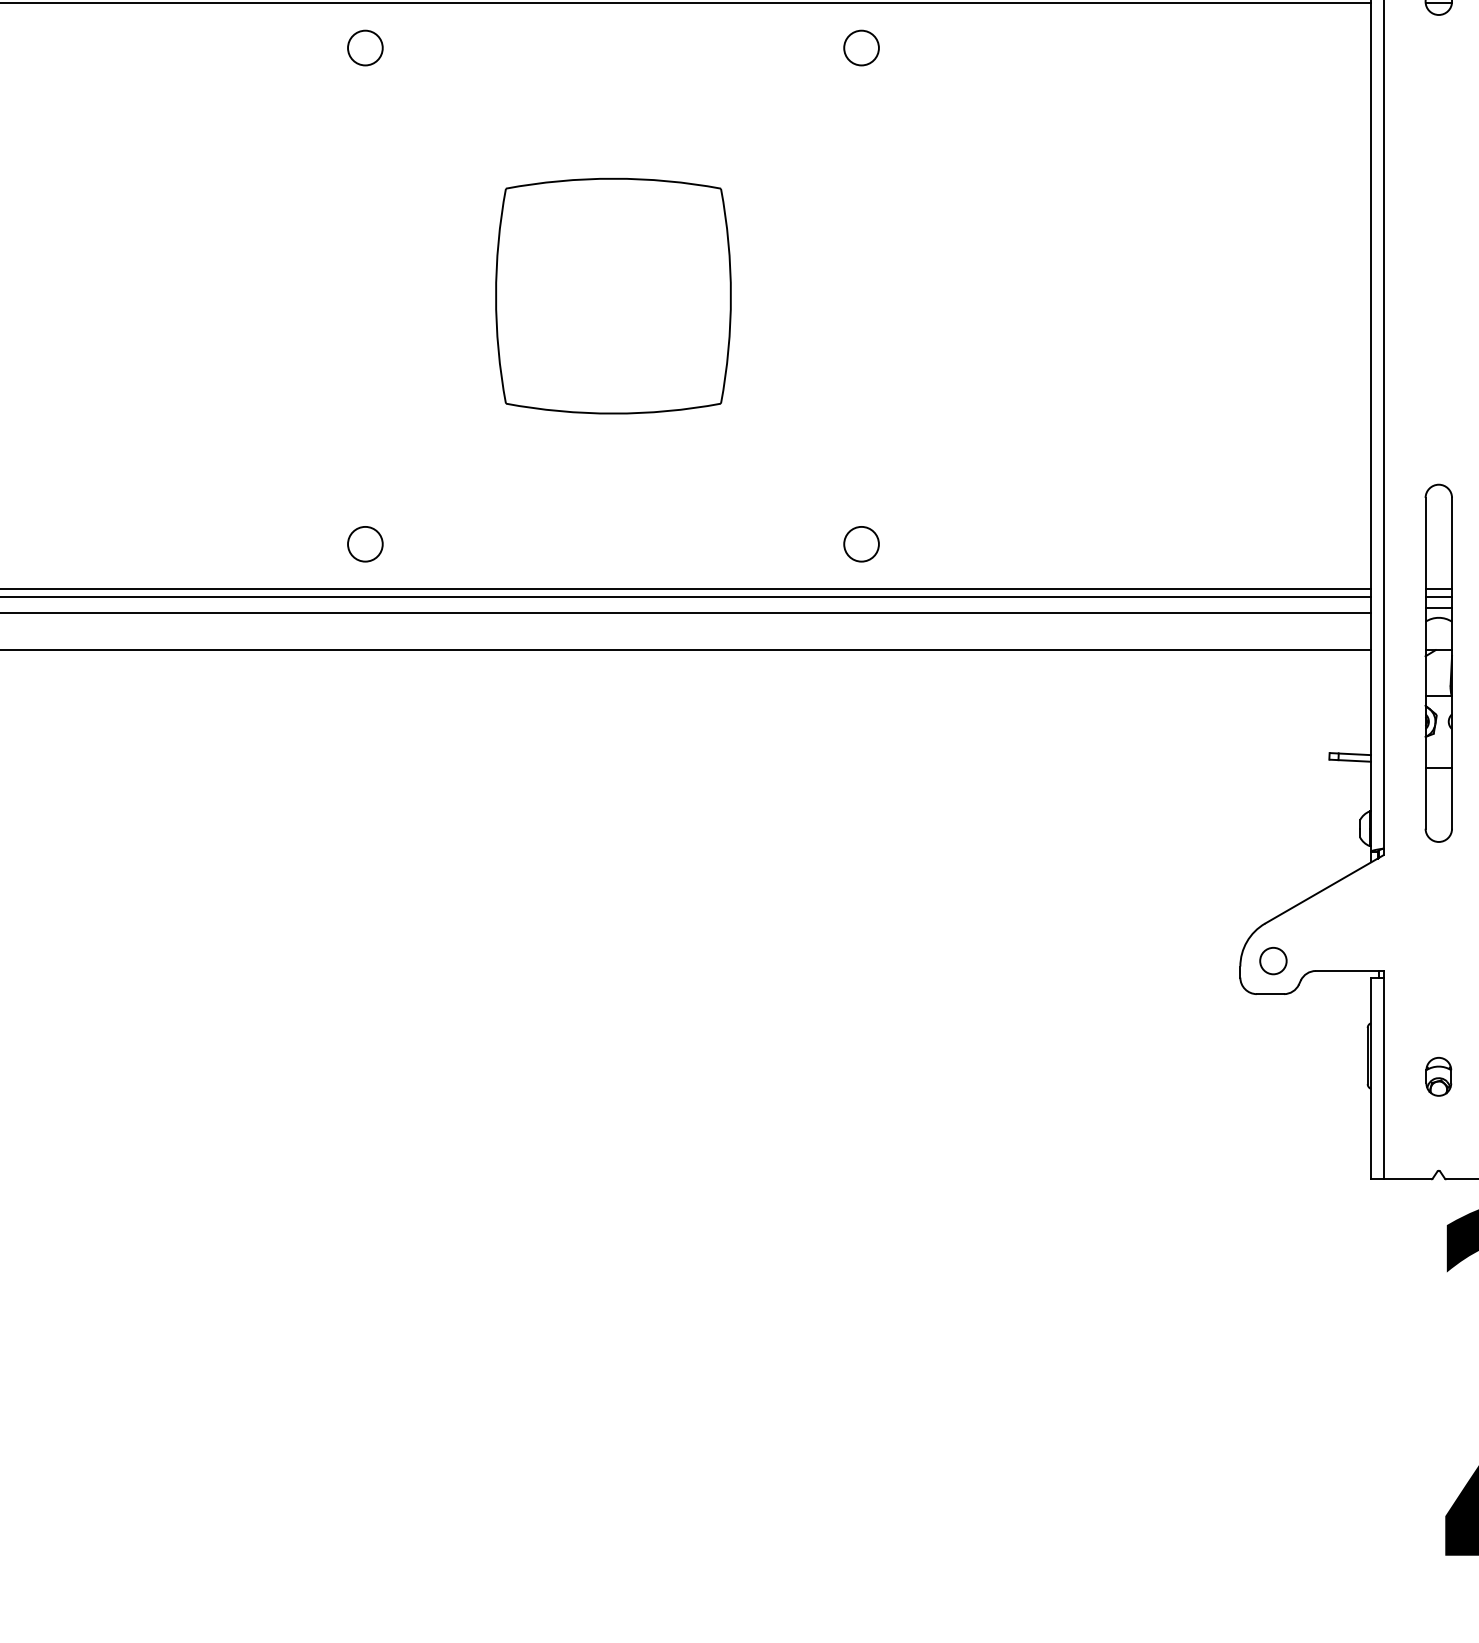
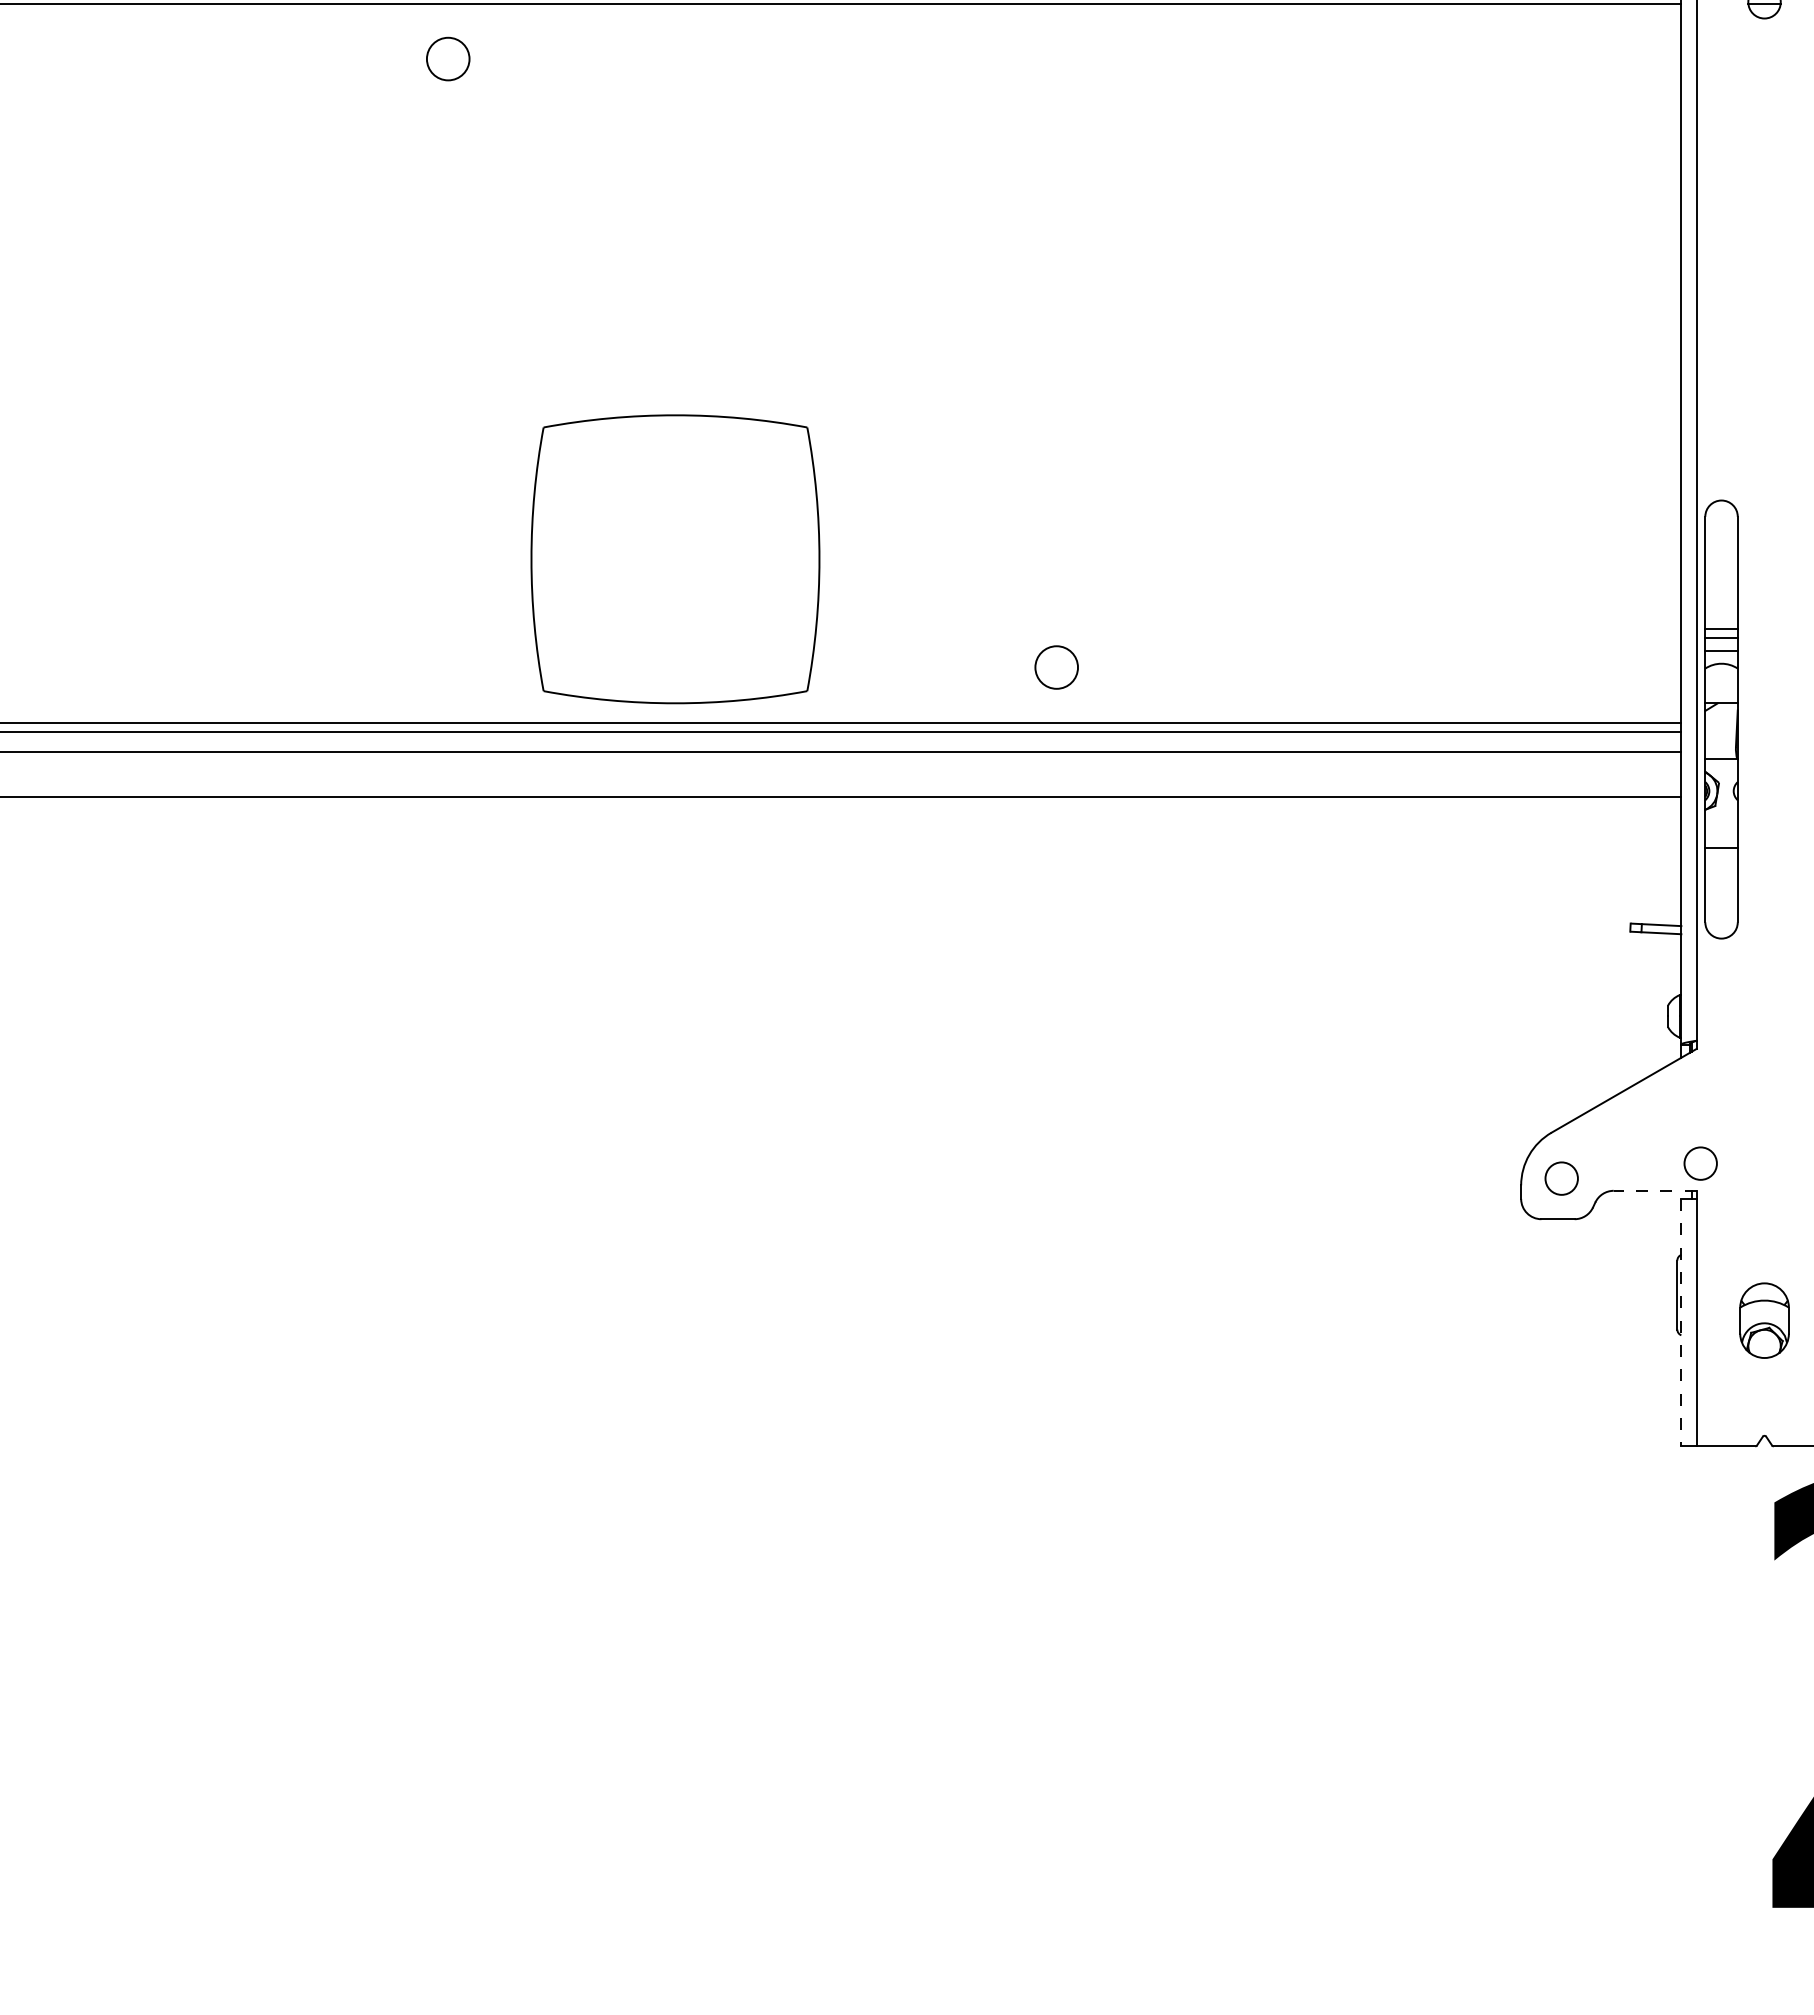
circle: (861, 47) -> (1056, 58), removed
part: (613, 296) -> (675, 559), moved
circle: (365, 544) -> (448, 667), removed
part: (1438, 663) -> (1721, 719), moved
circle: (1386, 948) -> (1700, 1163), added
line: (1349, 970) -> (1655, 1190), solid -> dashed
part: (1438, 1076) -> (1764, 1320), size x1.6
line: (1371, 1078) -> (1681, 1322), solid -> dashed

